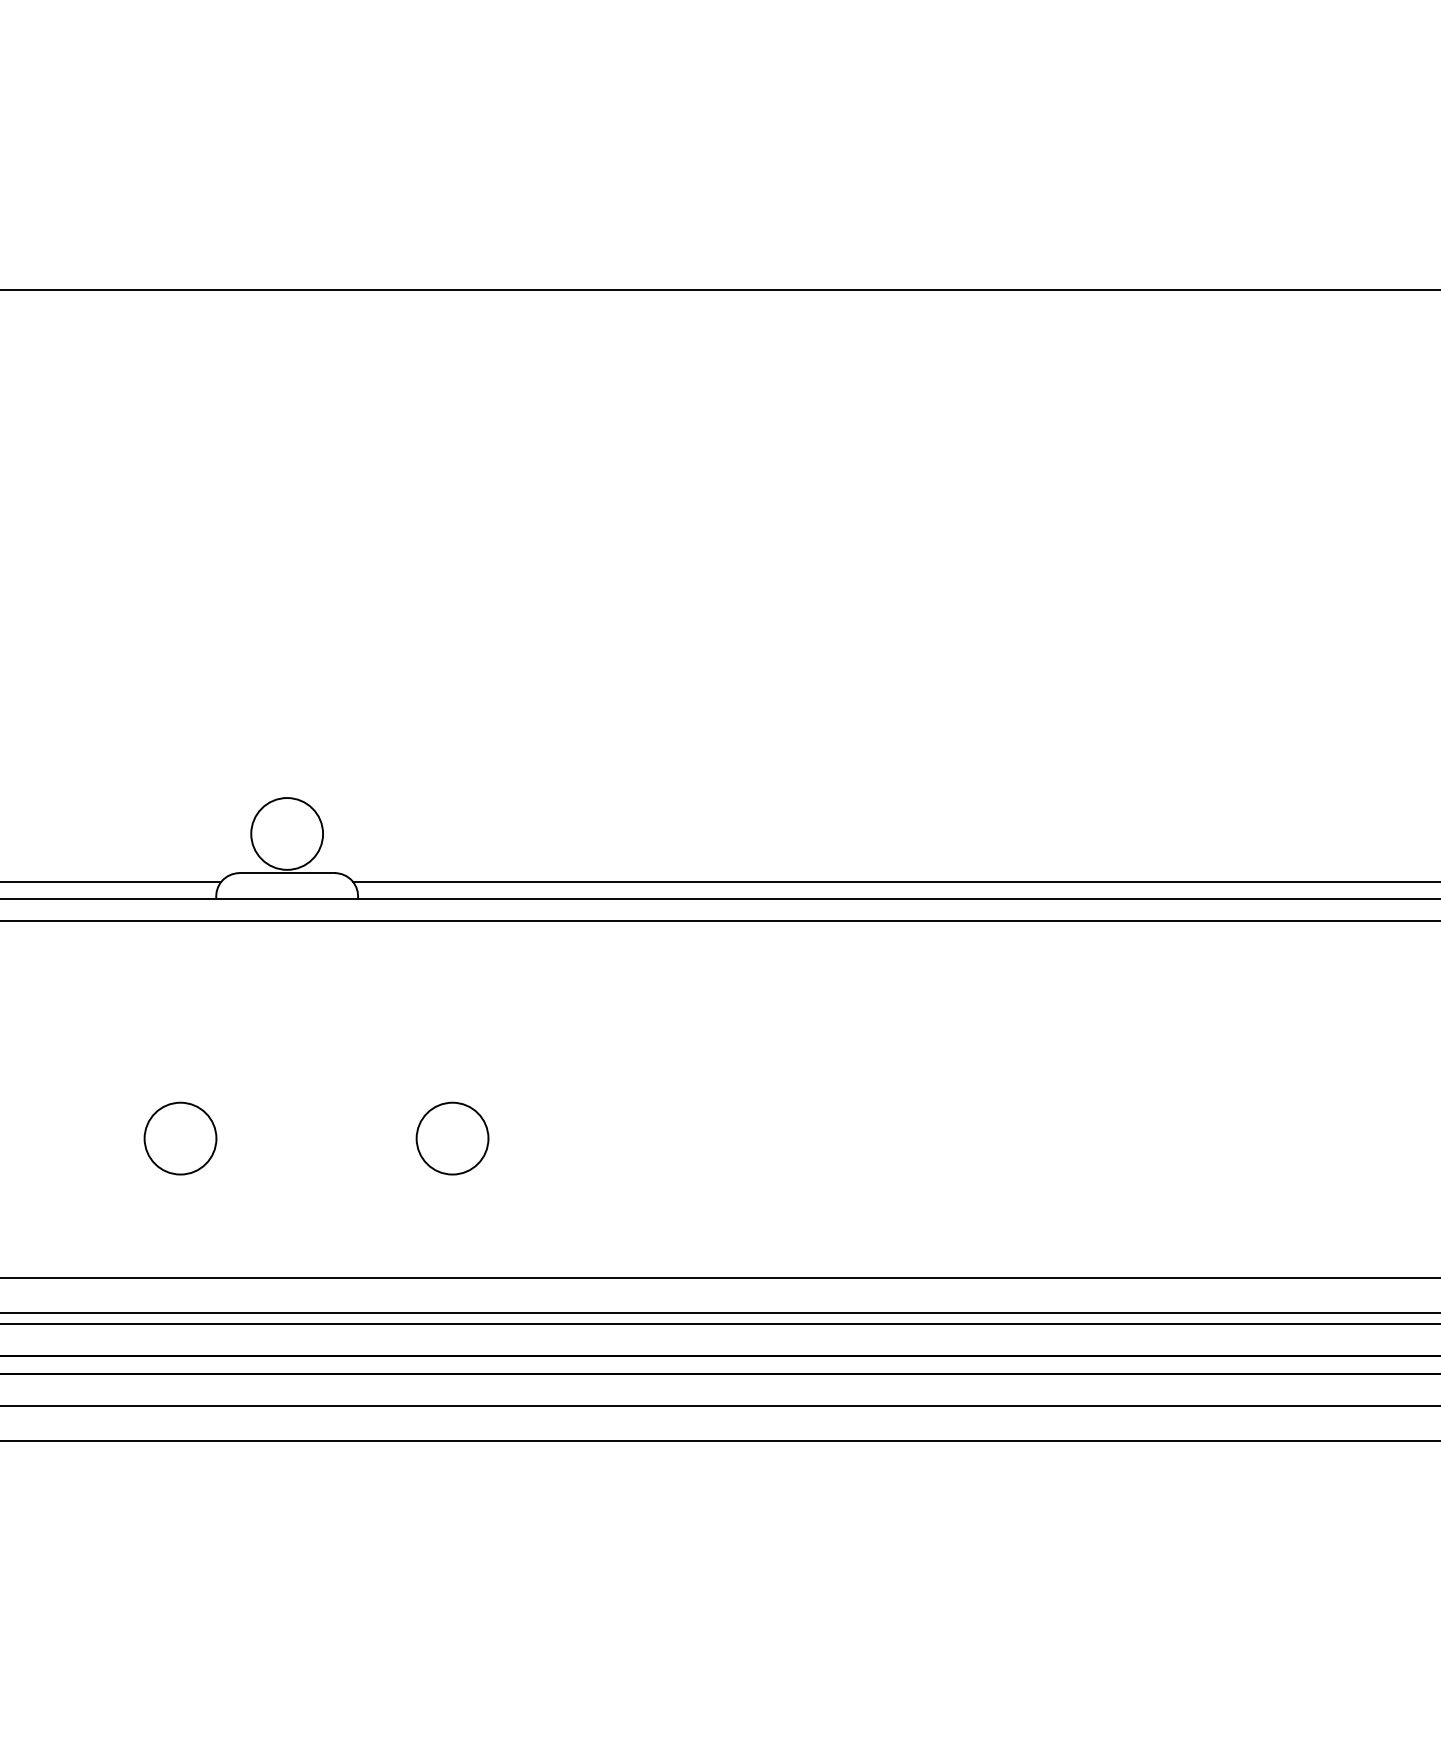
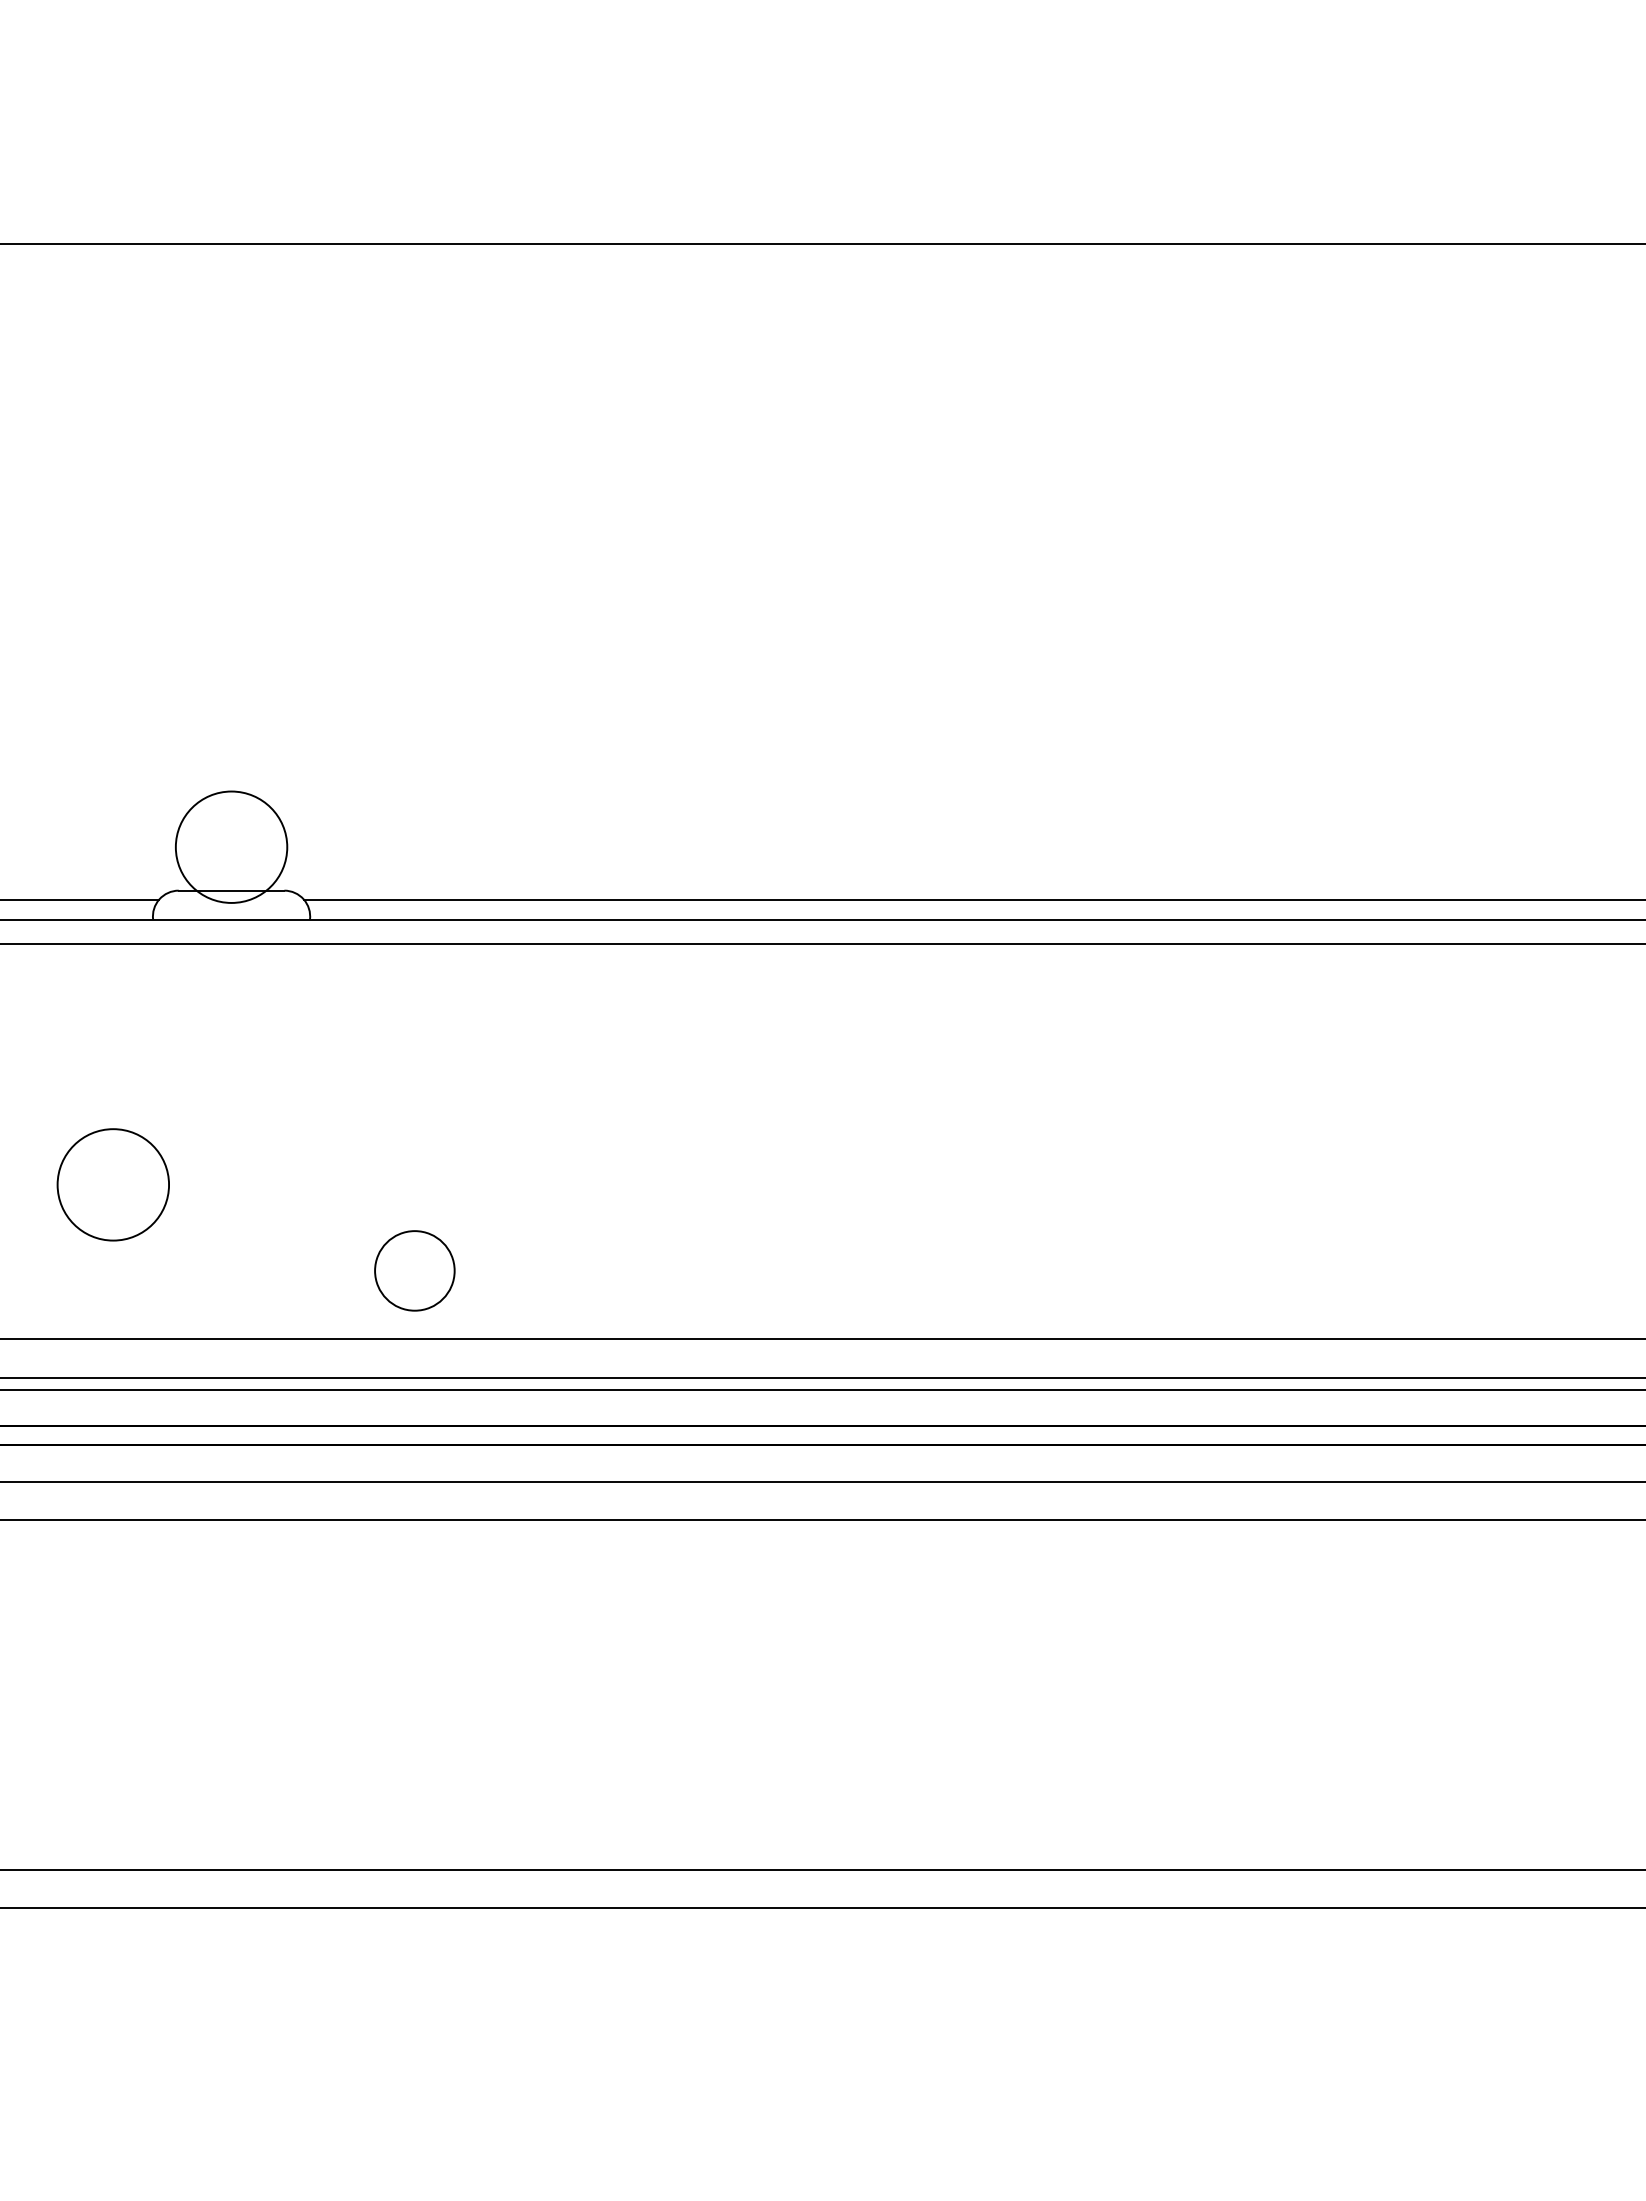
circle: (287, 834) -> (231, 847), size x1.4
circle: (180, 1138) -> (113, 1184), size x1.4
circle: (452, 1138) -> (414, 1270), moved

